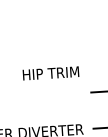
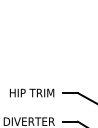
text: (50, 72) -> (31, 92), moved

